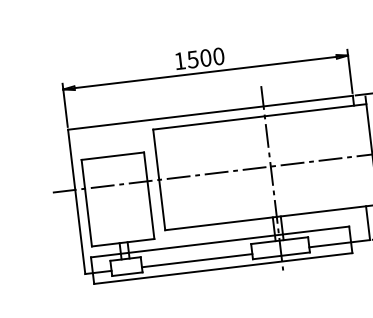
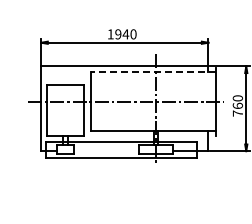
text: (200, 58) -> (122, 34), 1500 -> 1940
line: (260, 117) -> (153, 72), solid -> dashed
line: (196, 261) -> (106, 151), removed

